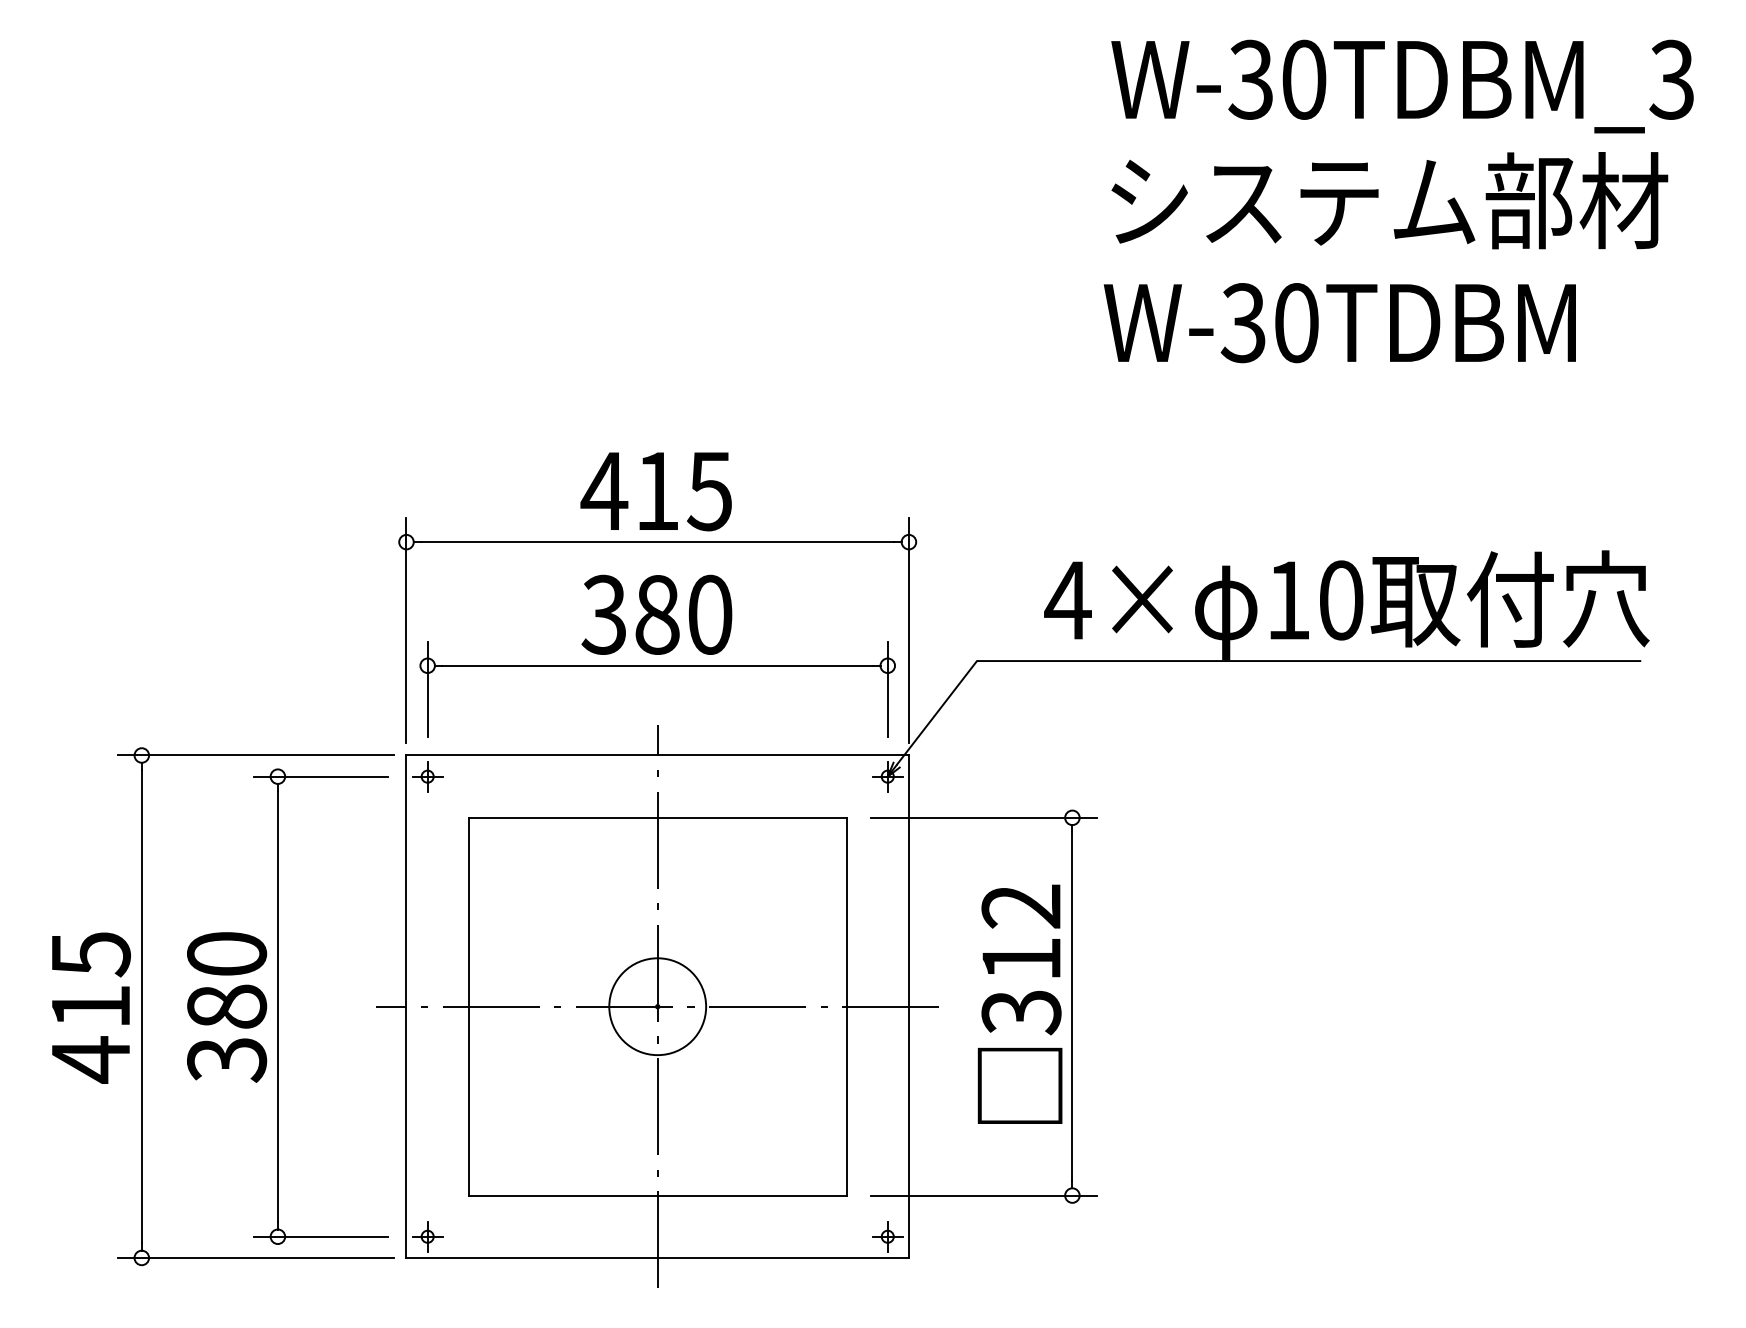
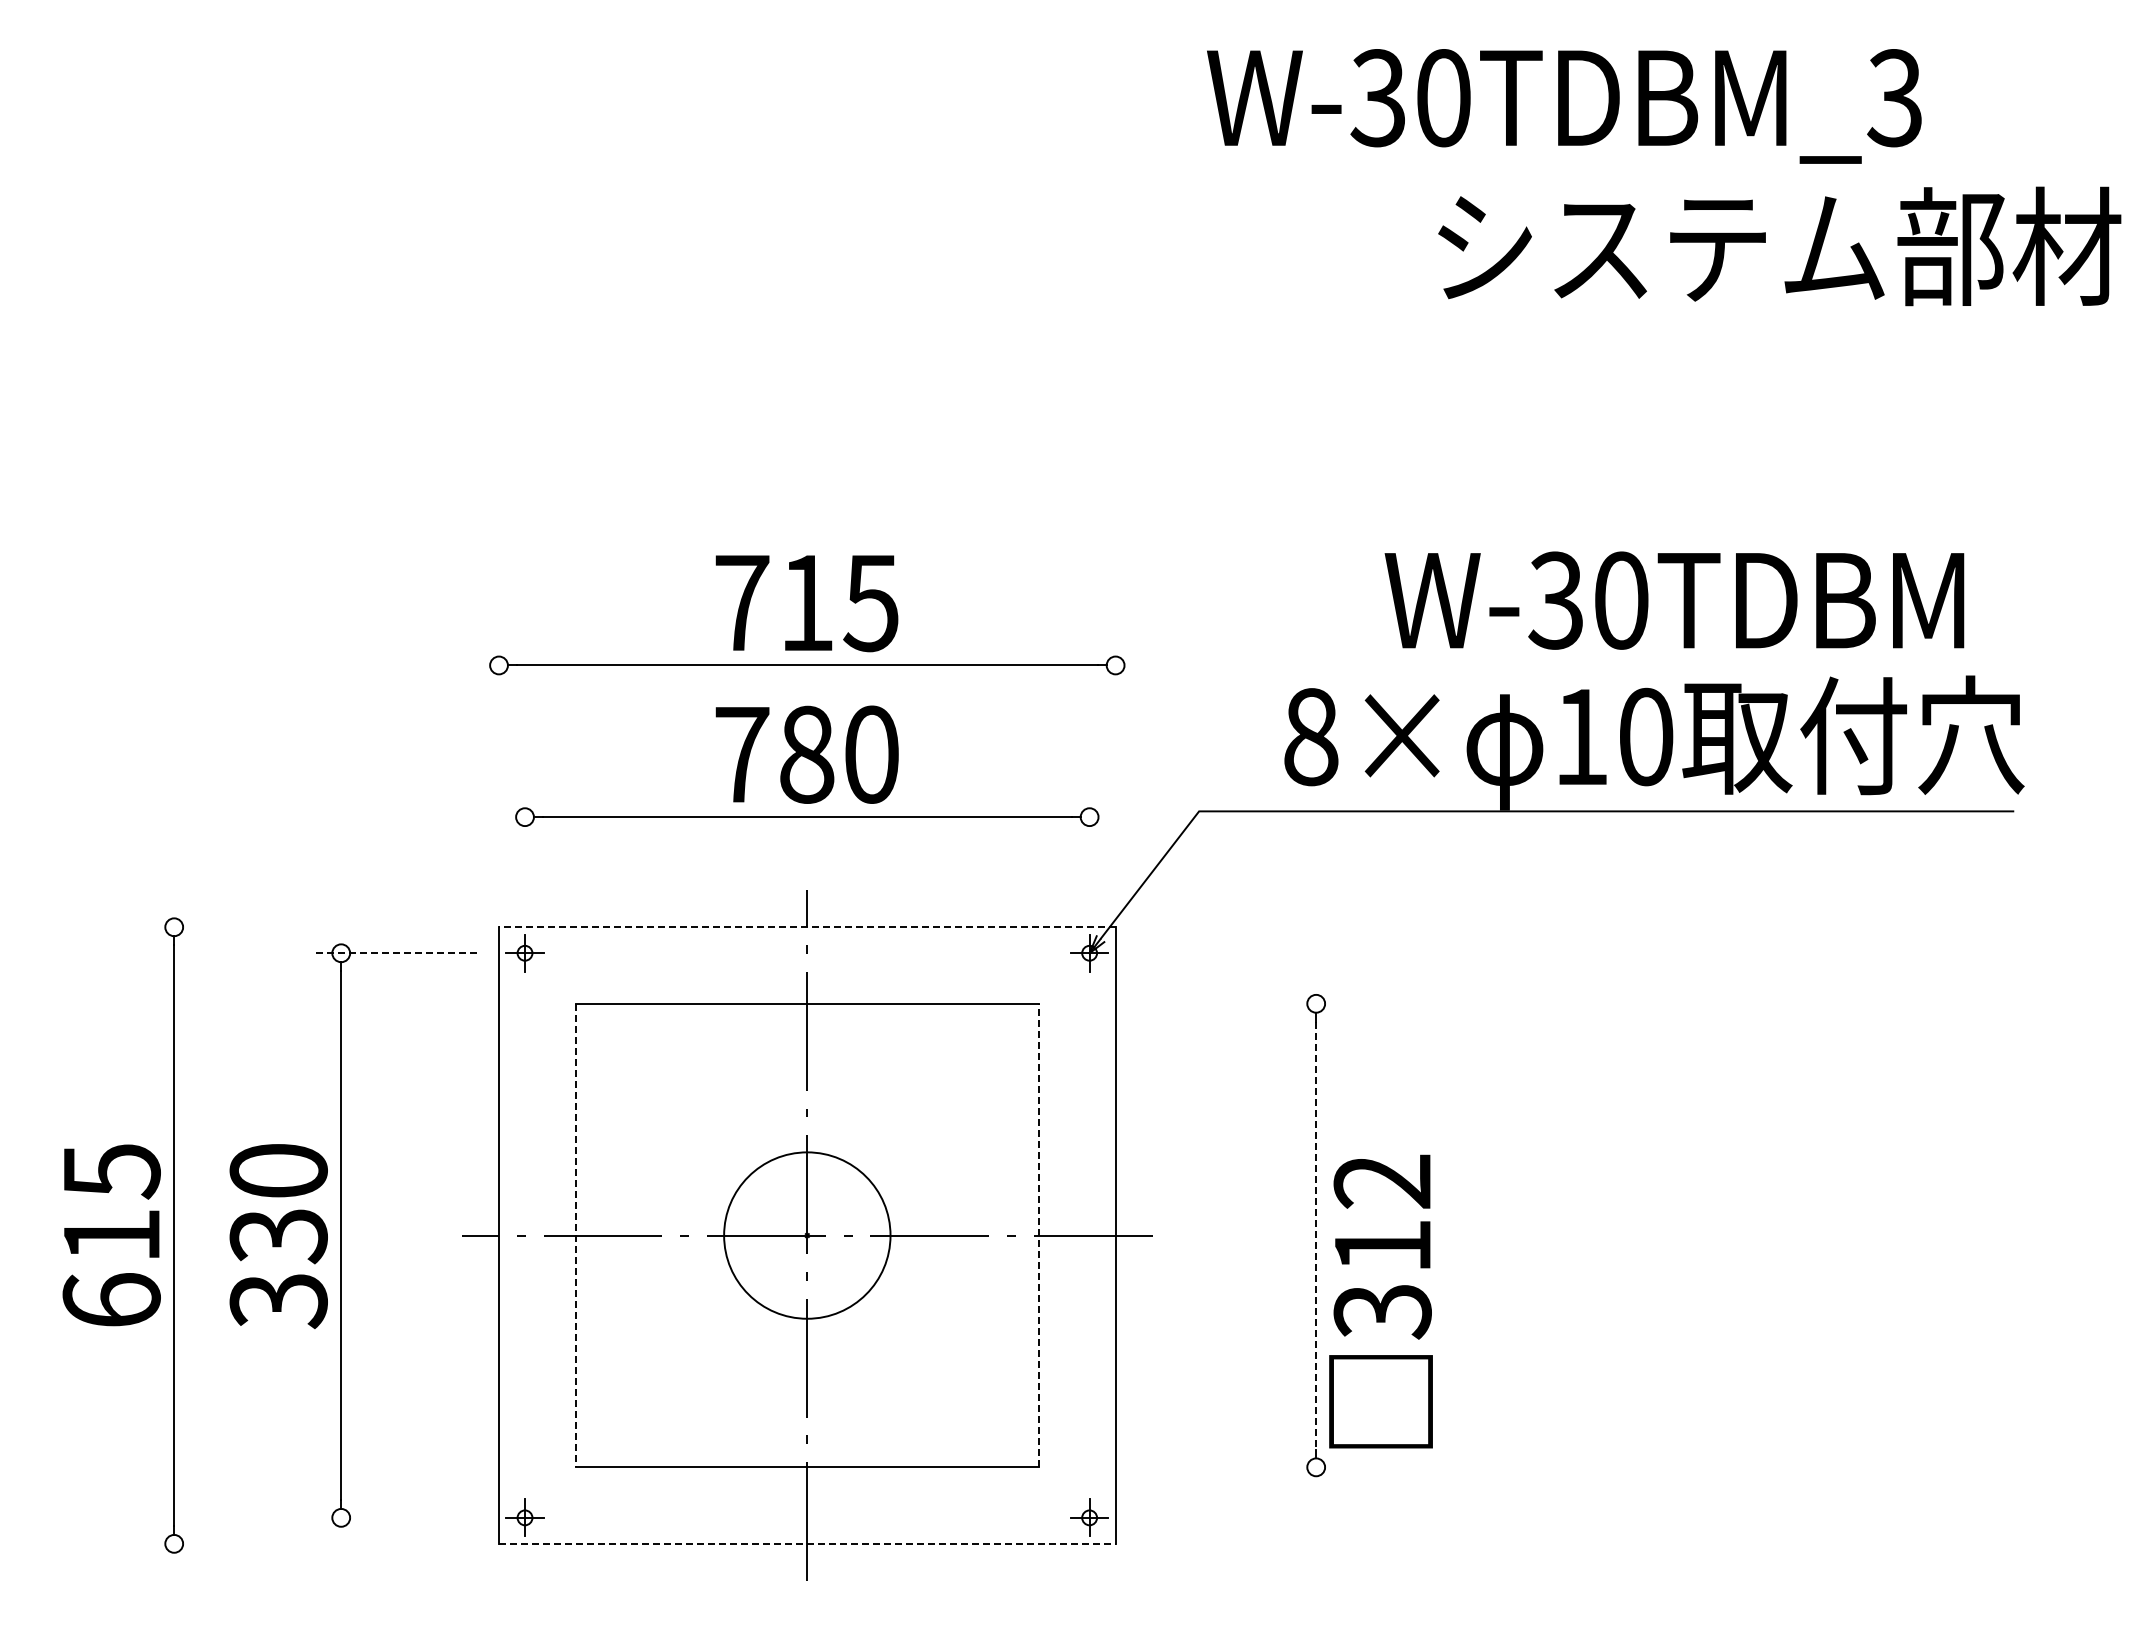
text: (1402, 86) -> (1564, 106), moved
text: (1389, 200) -> (1779, 246), moved
text: (1339, 322) -> (1674, 600), moved
text: (604, 490) -> (741, 602), 415 -> 715
text: (1067, 600) -> (1310, 737), 4× -> 8×
text: (604, 614) -> (741, 754), 380 -> 780
line: (406, 630) -> (499, 773), removed
line: (908, 630) -> (1115, 773), removed
line: (428, 688) -> (525, 845), removed
line: (887, 688) -> (1089, 845), removed
line: (256, 755) -> (314, 927), removed
line: (657, 755) -> (806, 927), solid -> dashed
line: (321, 776) -> (394, 953), solid -> dashed
line: (983, 817) -> (1206, 1003), removed
text: (1019, 1004) -> (1380, 1301), moved
line: (468, 1006) -> (575, 1235), solid -> dashed
circle: (657, 1006) -> (806, 1235), size x1.4
line: (846, 1006) -> (1039, 1235), solid -> dashed
line: (1072, 1006) -> (1316, 1235), solid -> dashed
text: (226, 1007) -> (278, 1236), 380 -> 330
text: (90, 1059) -> (111, 1300), 415 -> 615
line: (983, 1195) -> (1206, 1467), removed
line: (320, 1236) -> (393, 1517), removed
line: (256, 1257) -> (314, 1543), removed
line: (657, 1257) -> (807, 1543), solid -> dashed

